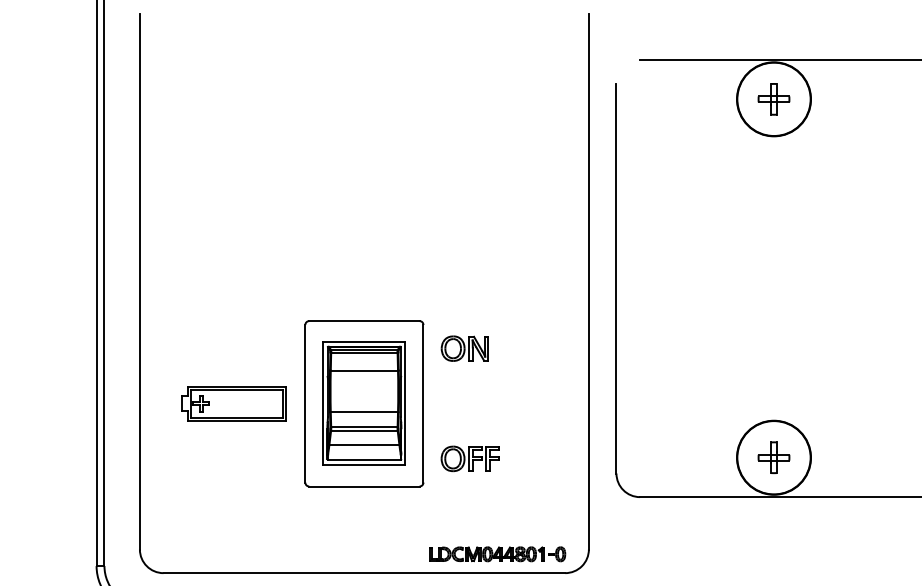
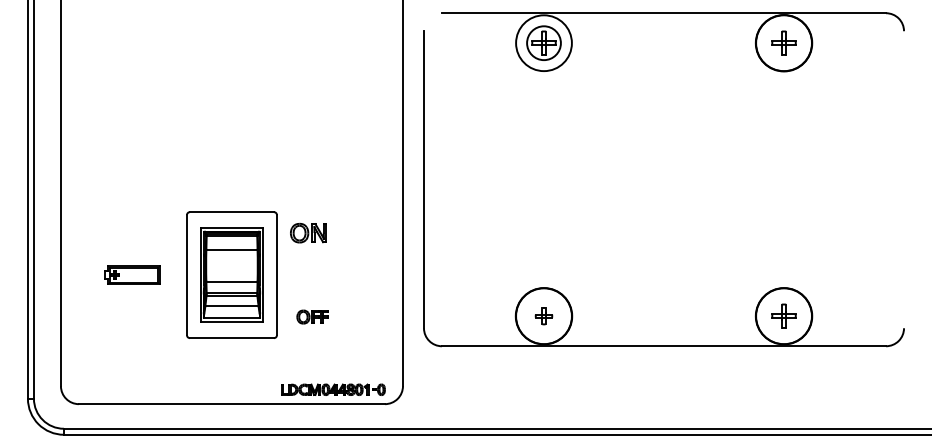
circle: (773, 99) -> (543, 43), size x0.6
part: (233, 402) -> (132, 274), size x0.7
part: (773, 456) -> (543, 315), size x0.7
part: (470, 458) -> (312, 316), size x0.7

